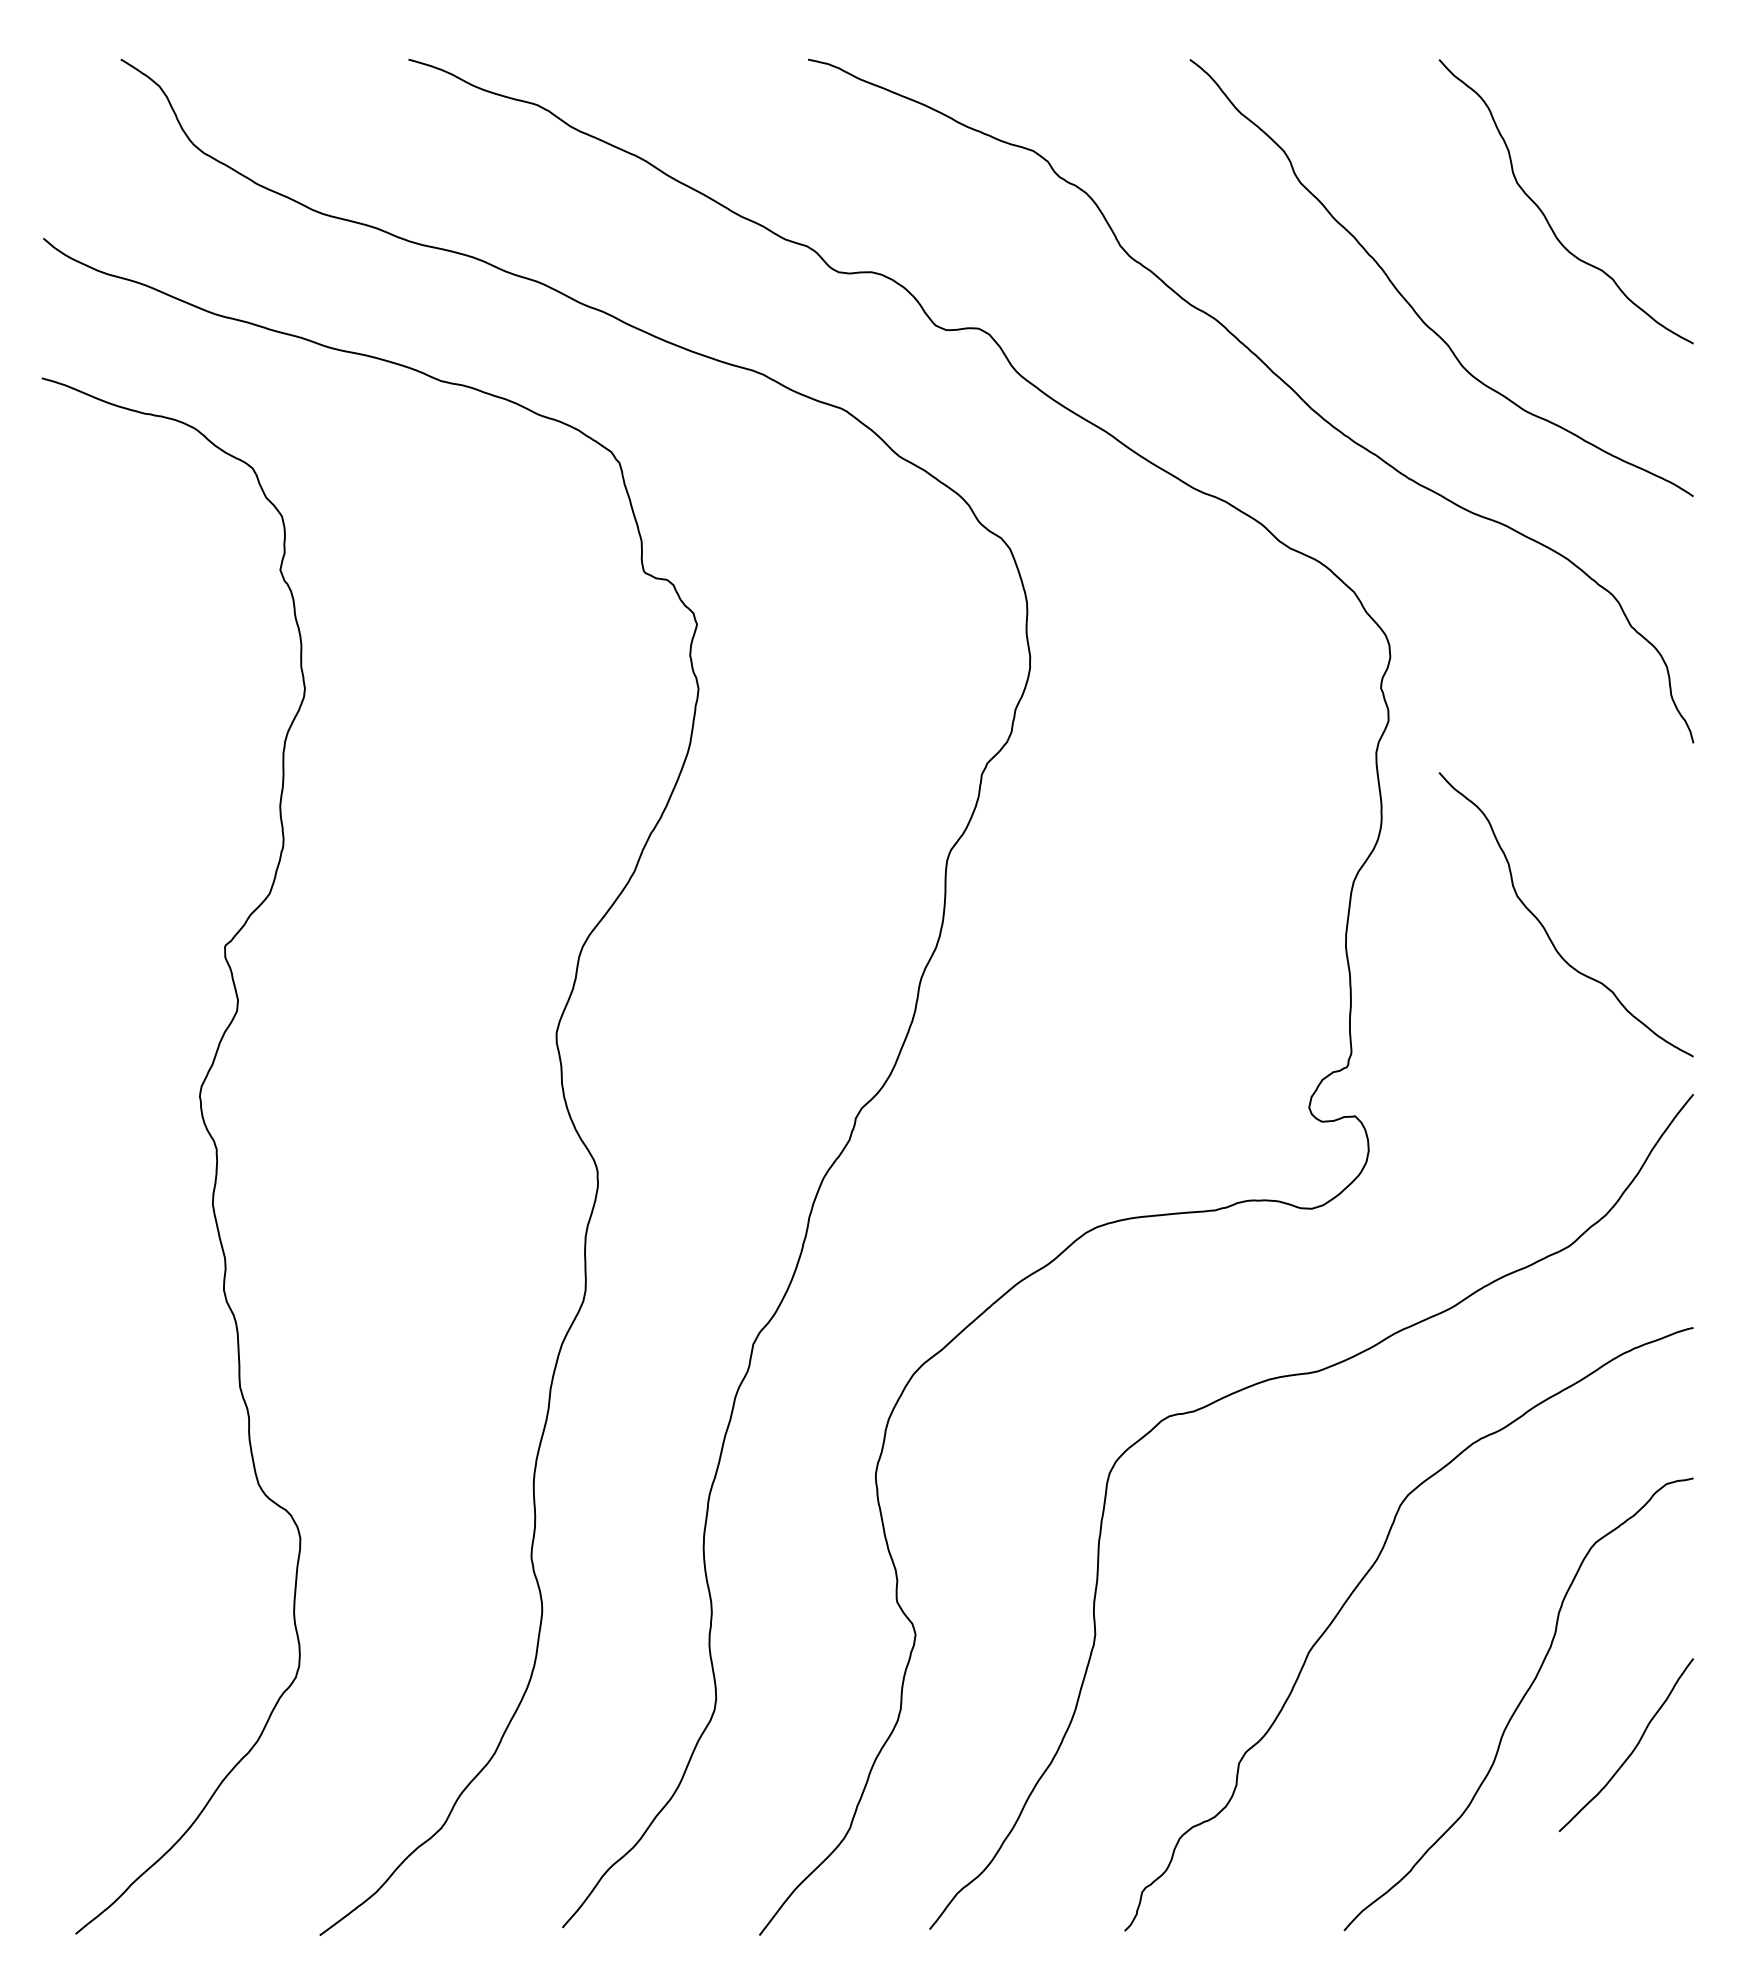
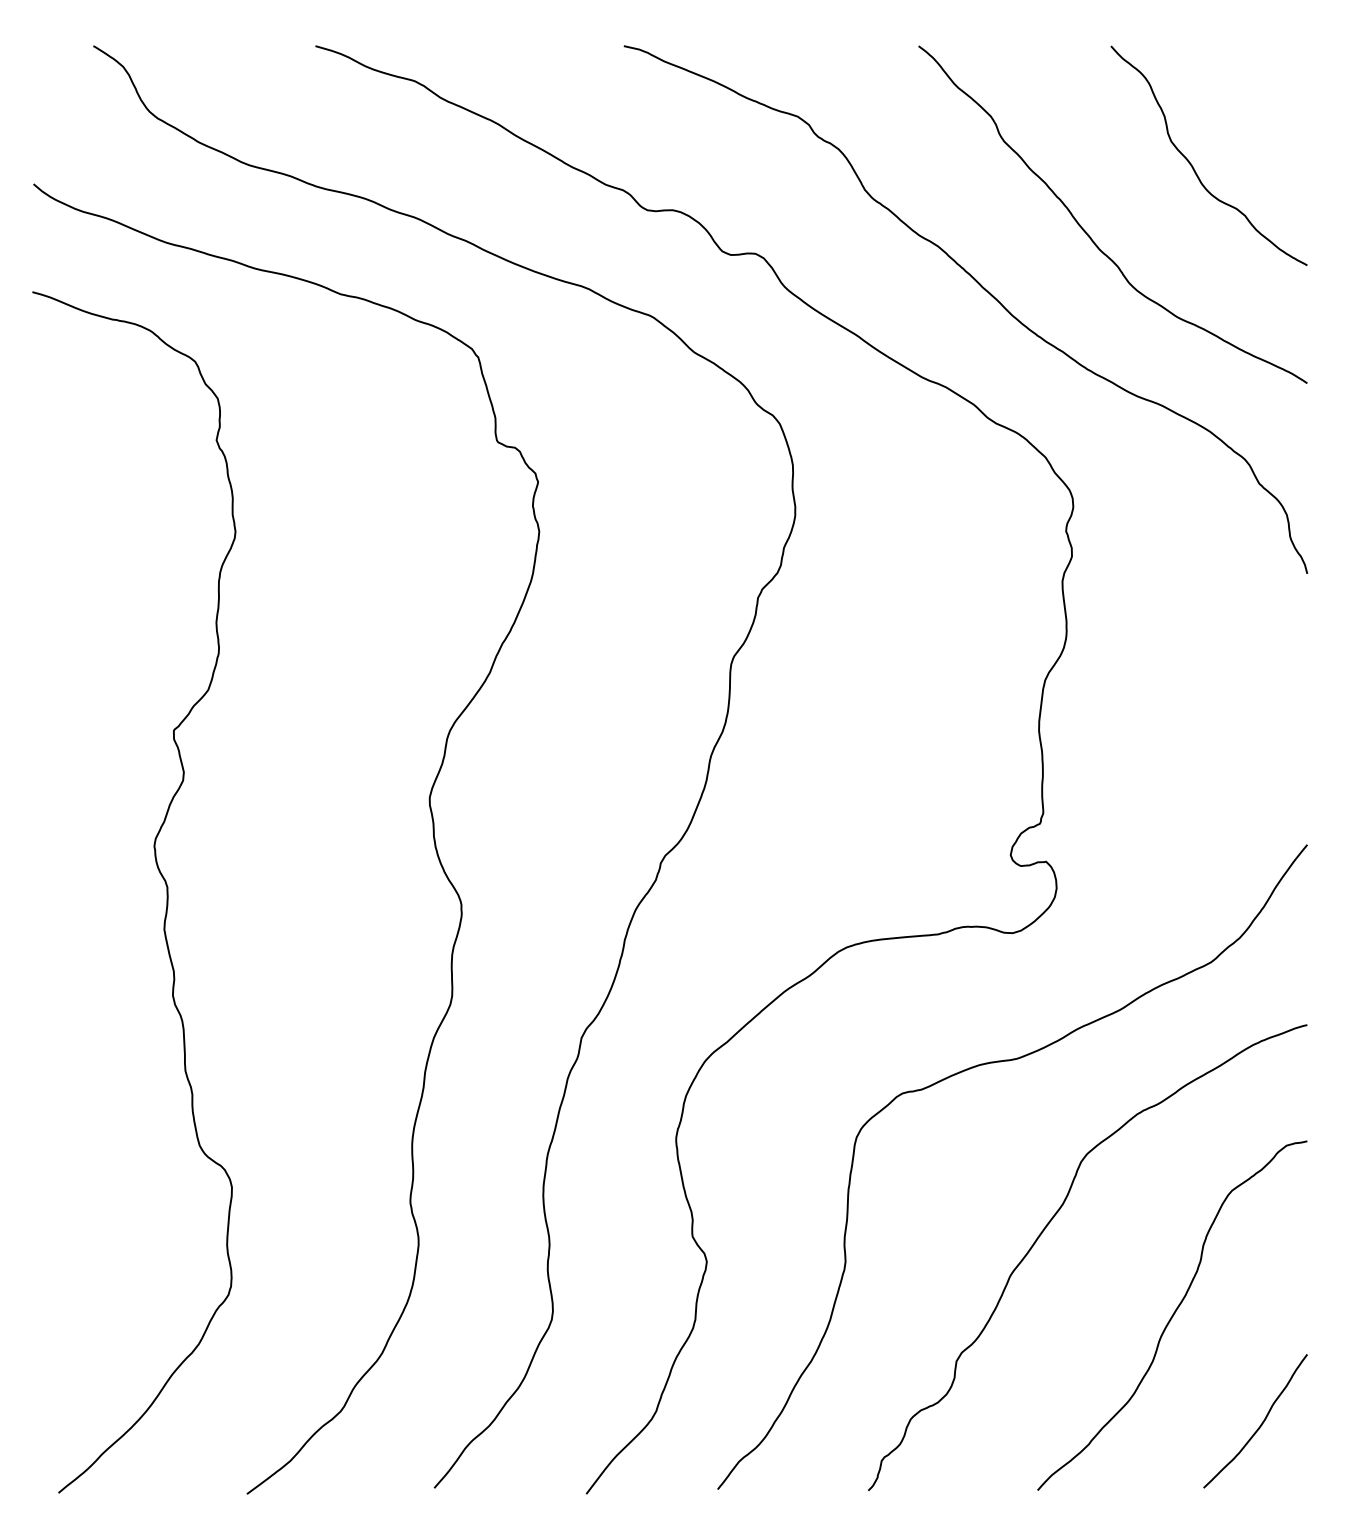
curve: (1544, 926) -> (1192, 715), removed
curve: (1633, 1748) -> (1261, 1423), moved

